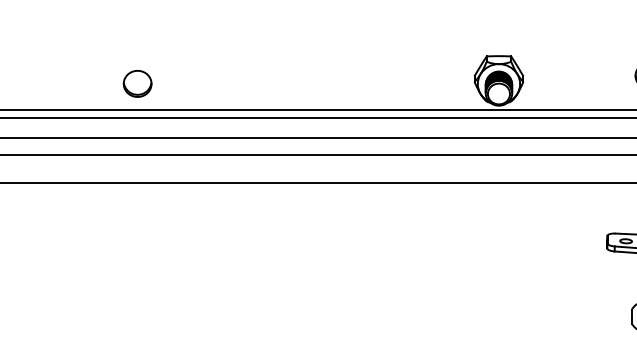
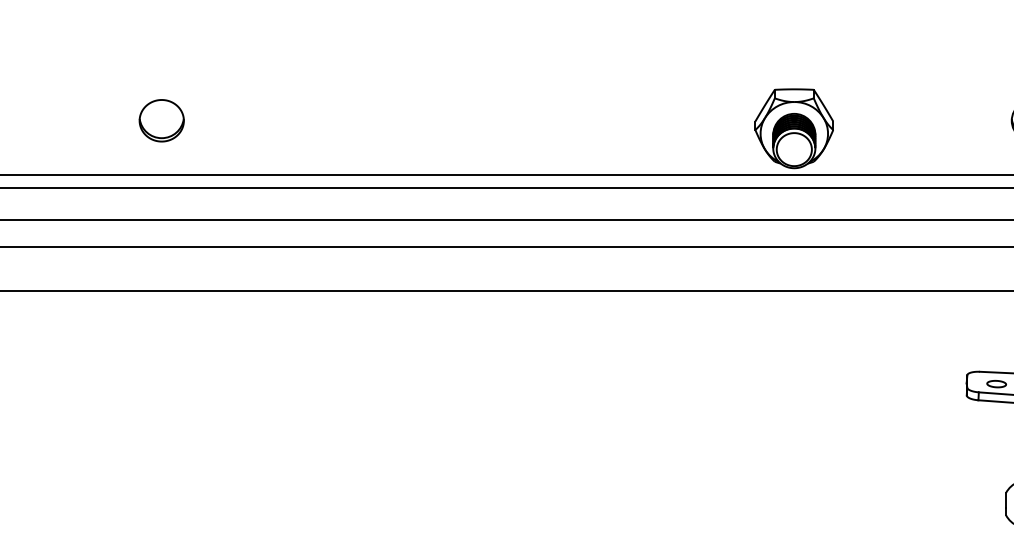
part: (137, 83) -> (161, 120), moved

